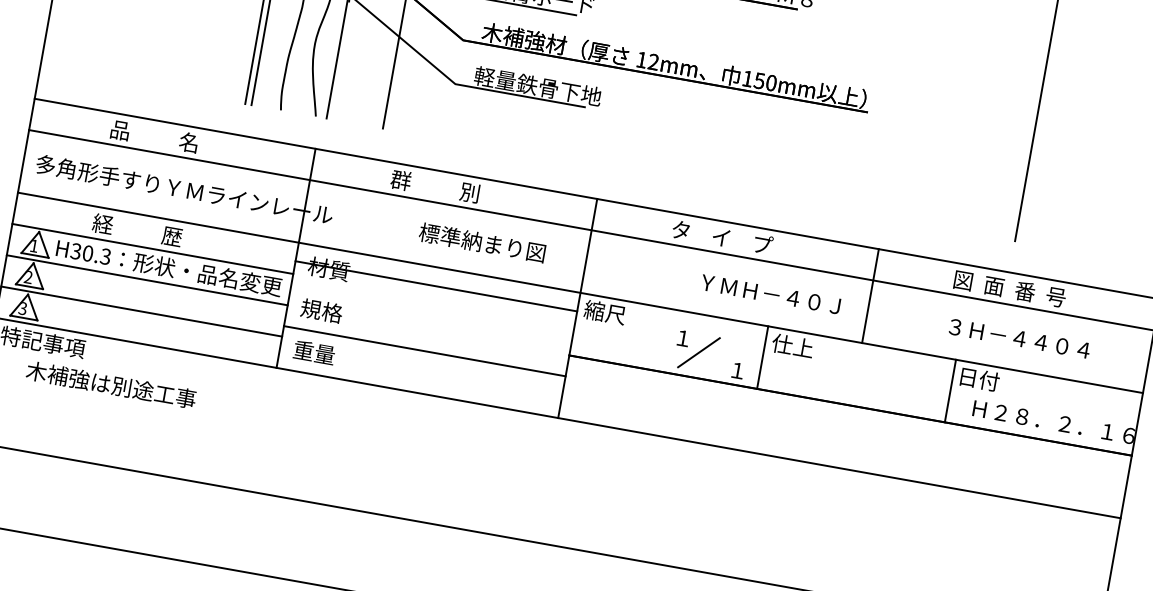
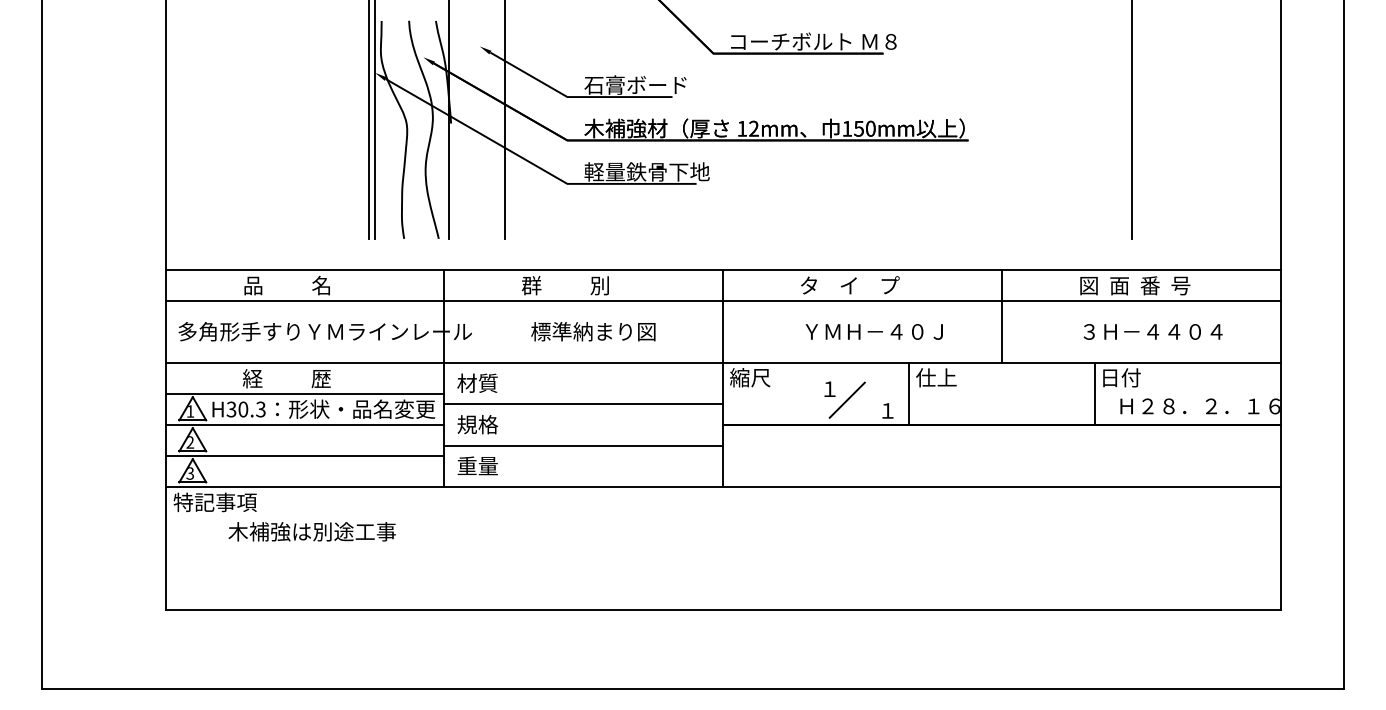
text: (482, 242) -> (593, 331), moved
line: (436, 286) -> (583, 404), moved
text: (770, 293) -> (873, 331), moved
text: (110, 384) -> (311, 531), moved

